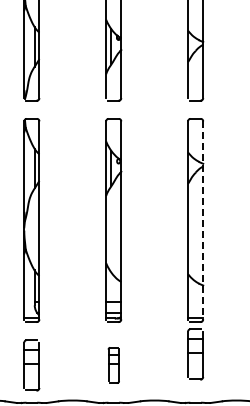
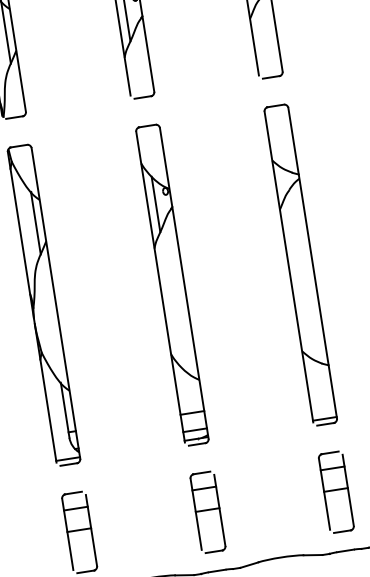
line: (203, 220) -> (313, 263), dashed -> solid
part: (195, 354) -> (336, 492), moved
part: (113, 365) -> (207, 512), size x1.43

